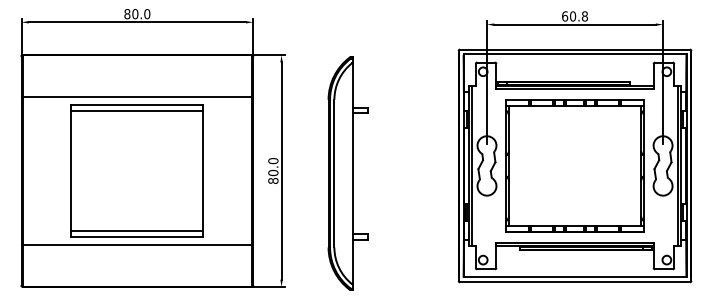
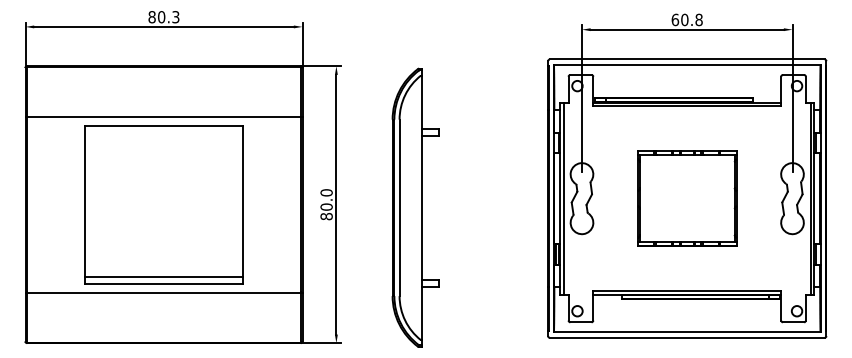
text: (146, 14) -> (175, 17), 80.0 -> 80.3
line: (136, 110) -> (163, 132), removed
part: (575, 165) -> (687, 198), size x0.6

